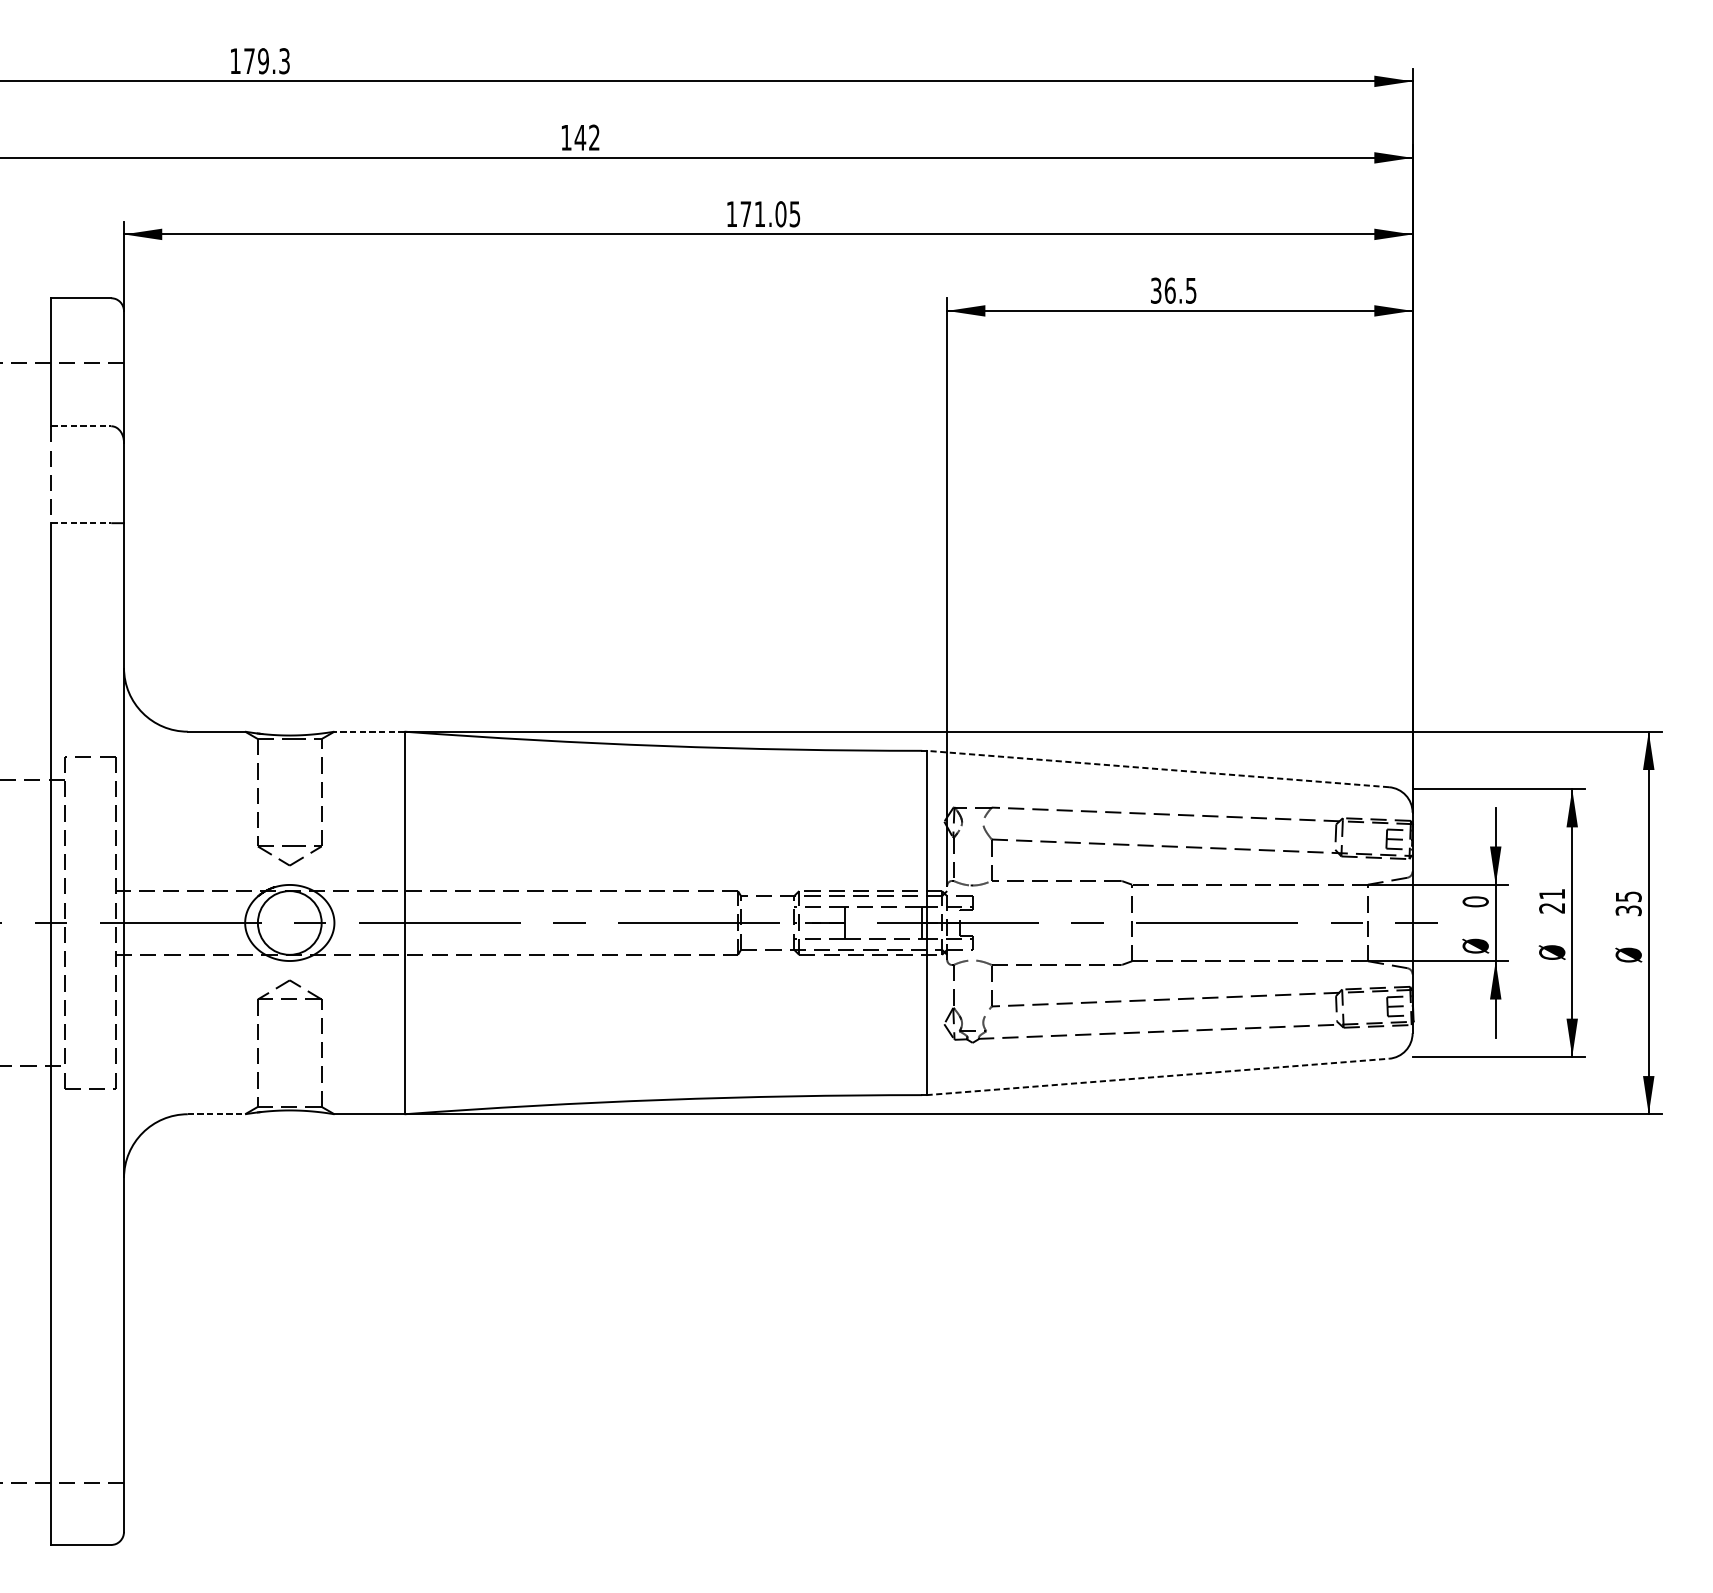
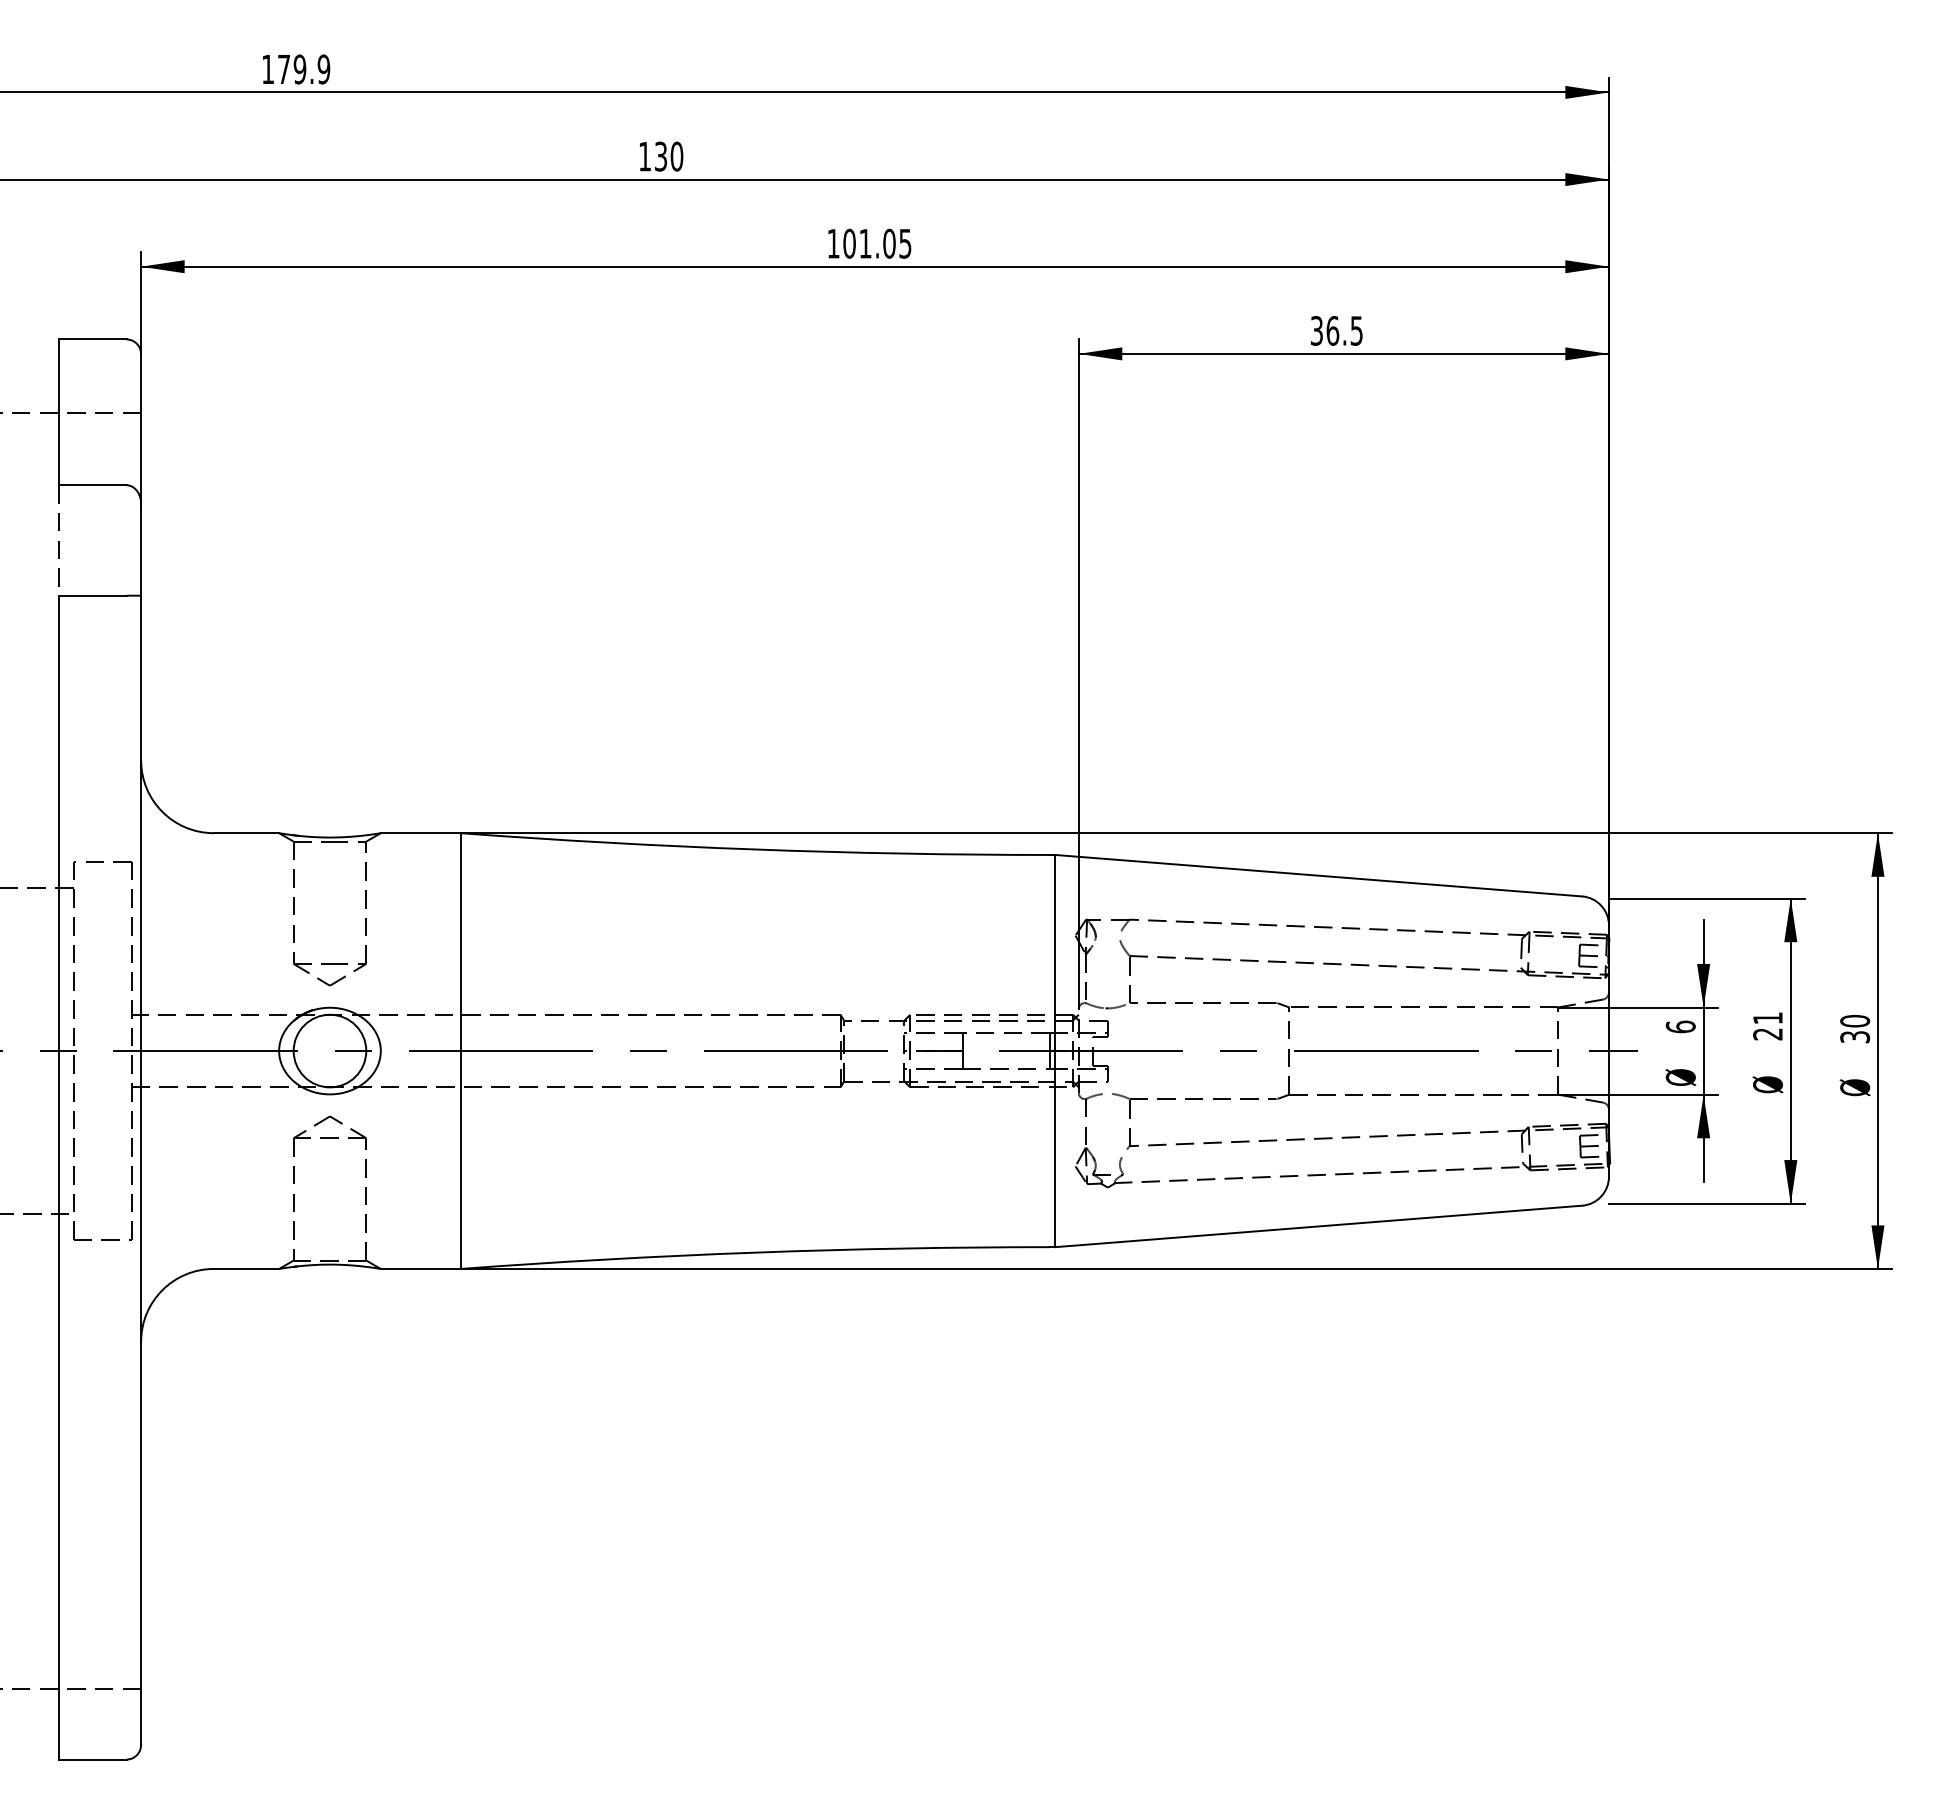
text: (284, 61) -> (323, 69), 179.3 -> 179.9
text: (586, 137) -> (668, 156), 142 -> 130
text: (745, 214) -> (849, 243), 171.05 -> 101.05
line: (82, 426) -> (93, 485), dashed -> solid
line: (82, 523) -> (93, 595), dashed -> solid
line: (369, 731) -> (420, 833), dashed -> solid
line: (1157, 768) -> (1318, 875), dashed -> solid
text: (1629, 897) -> (1855, 1021), 35 -> 30
text: (1475, 901) -> (1680, 1026), 0 -> 6
line: (1158, 1076) -> (1319, 1226), dashed -> solid
line: (216, 1113) -> (246, 1268), dashed -> solid

